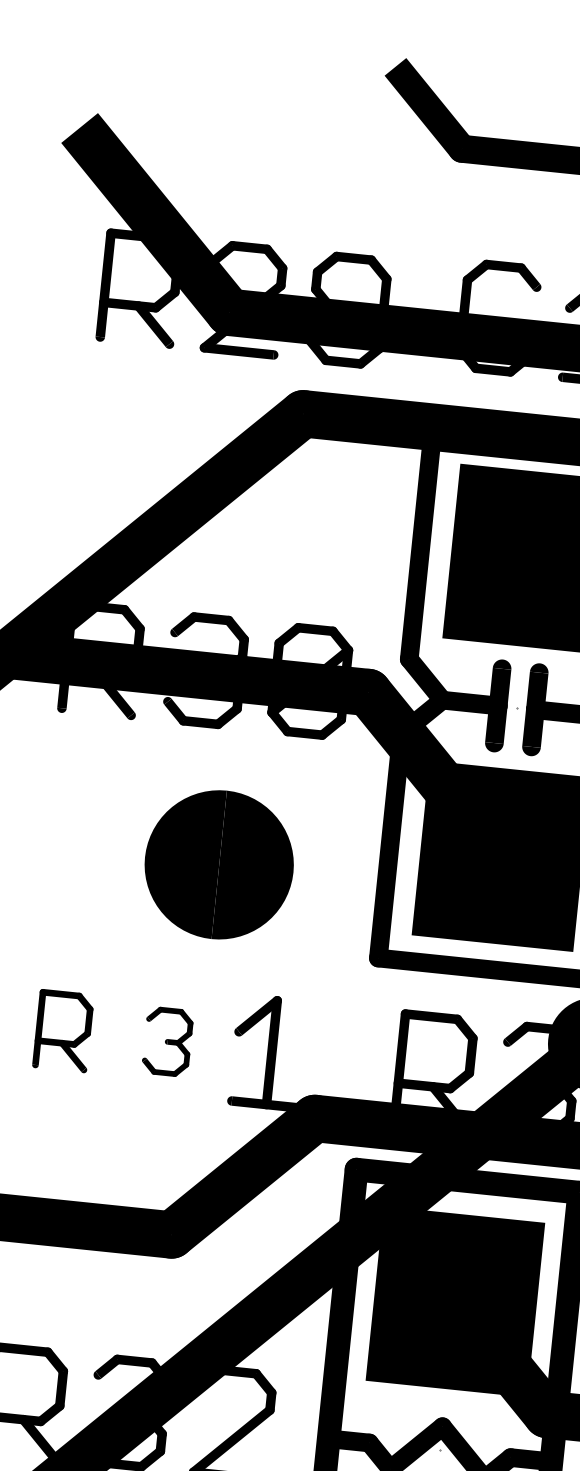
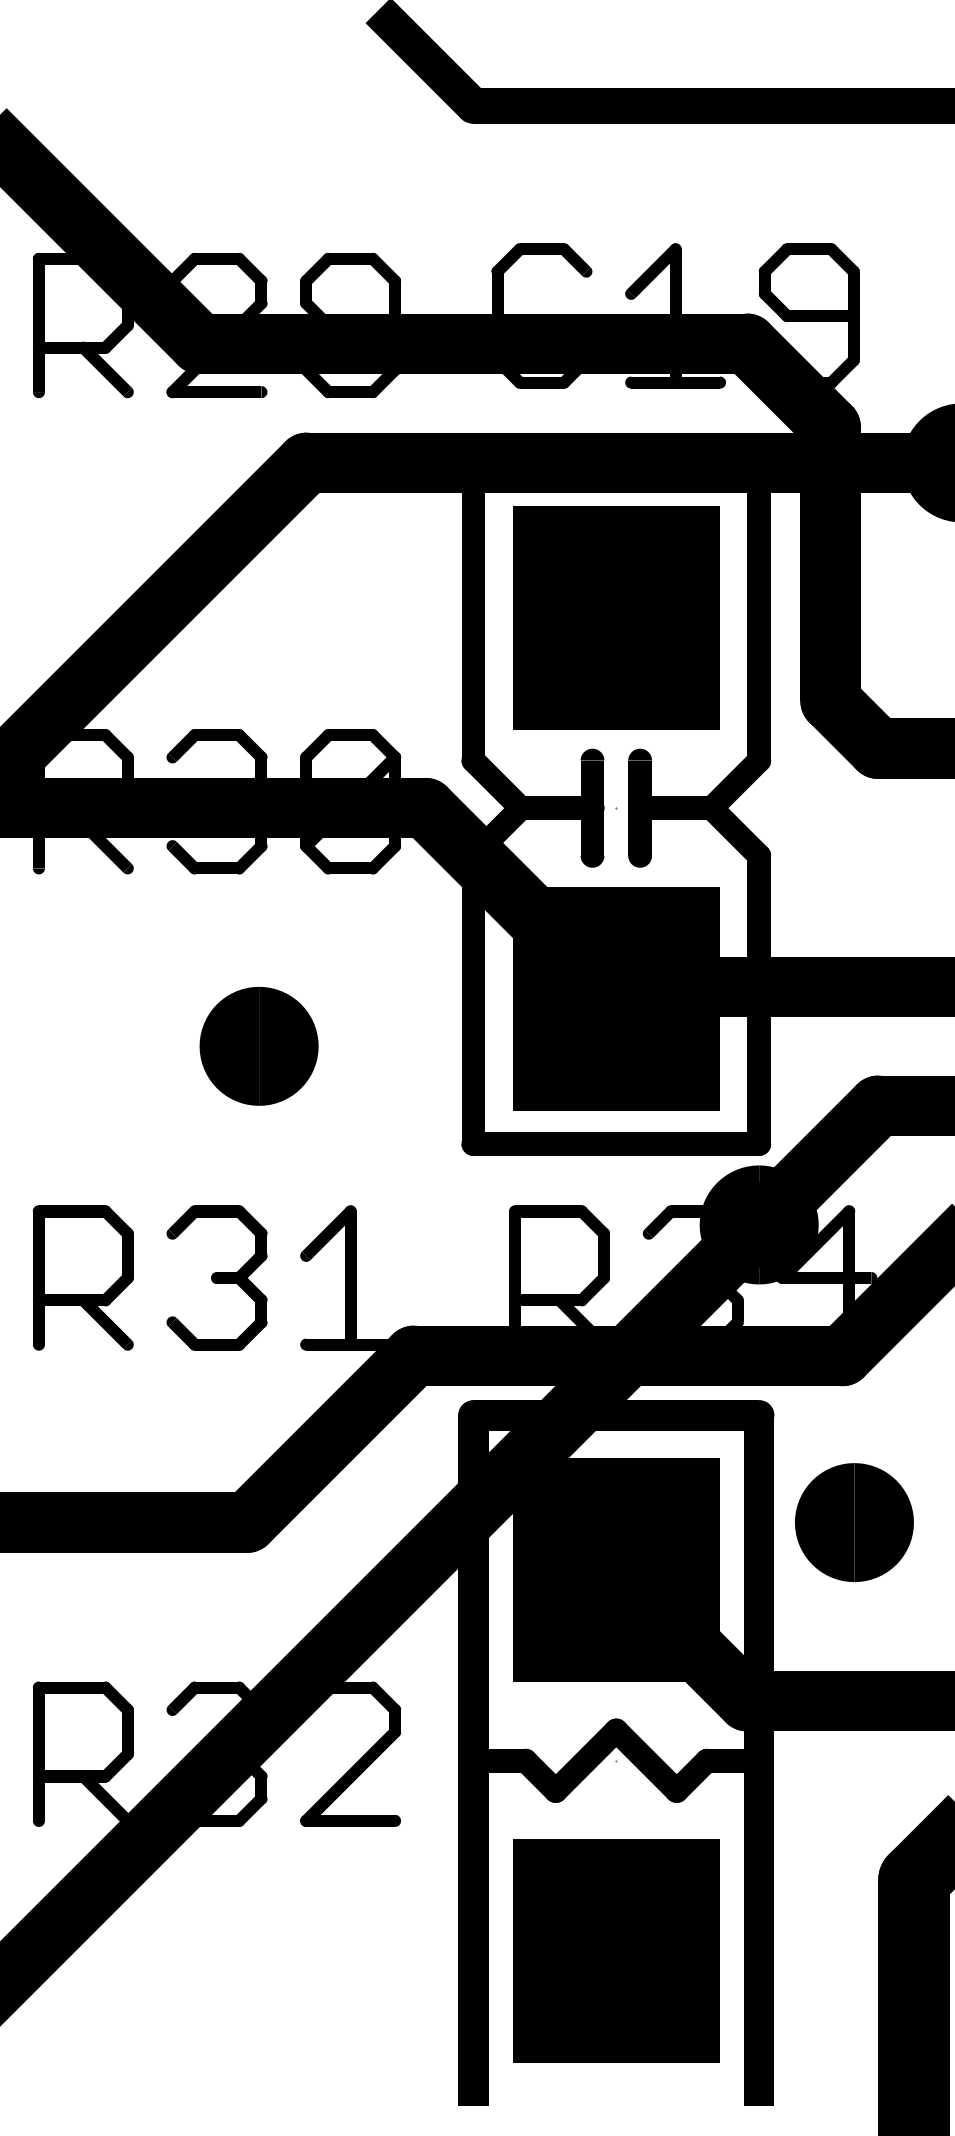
part: (218, 863) -> (258, 1045), size x0.62
part: (62, 1030) -> (82, 1277), size x1.43
part: (167, 1041) -> (216, 1277), size x1.67

